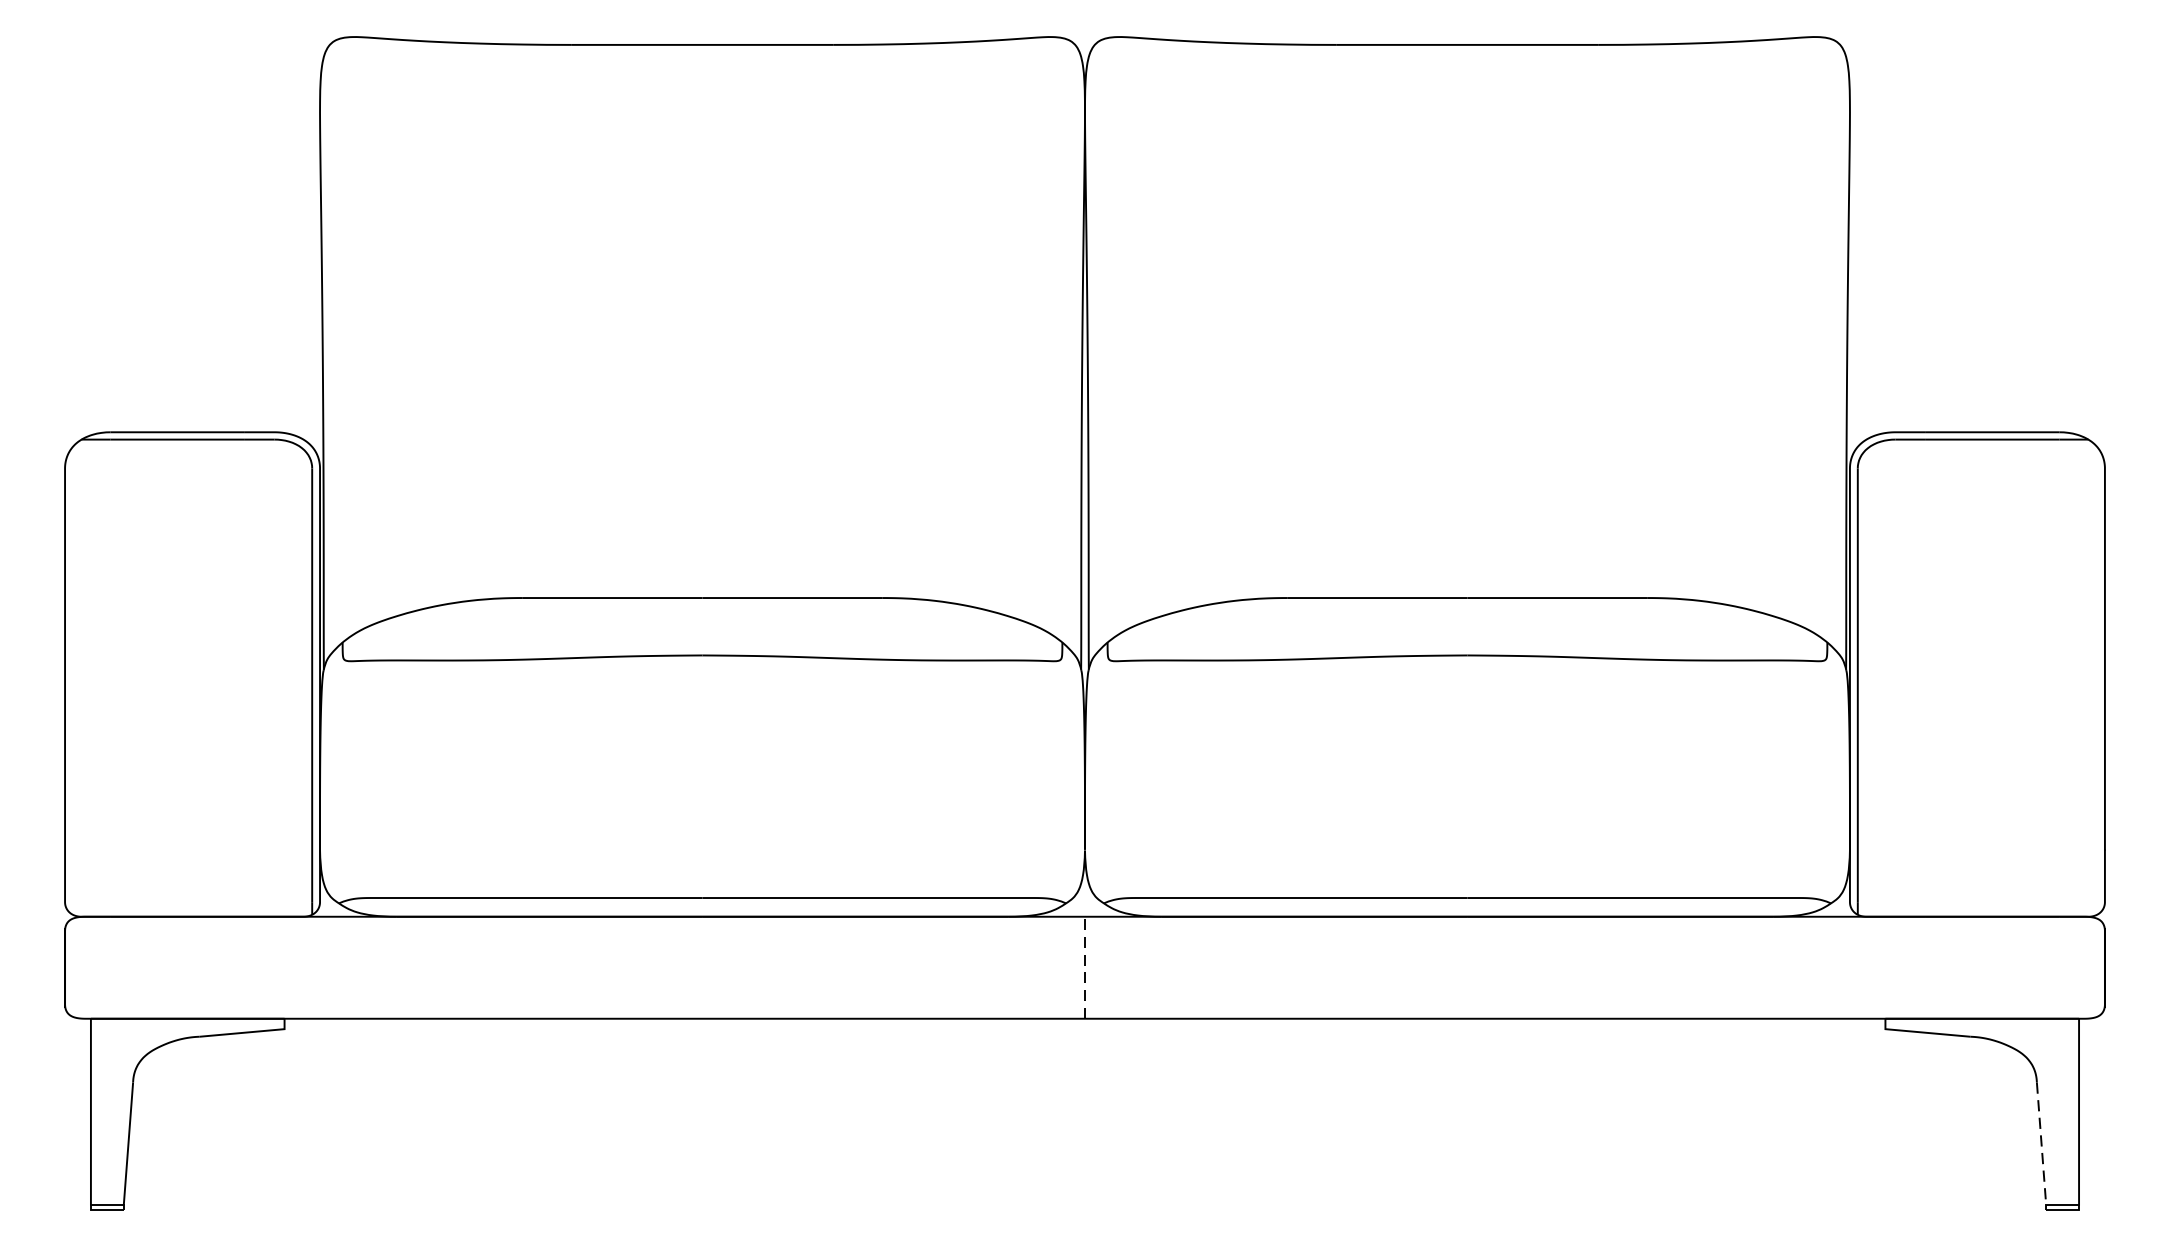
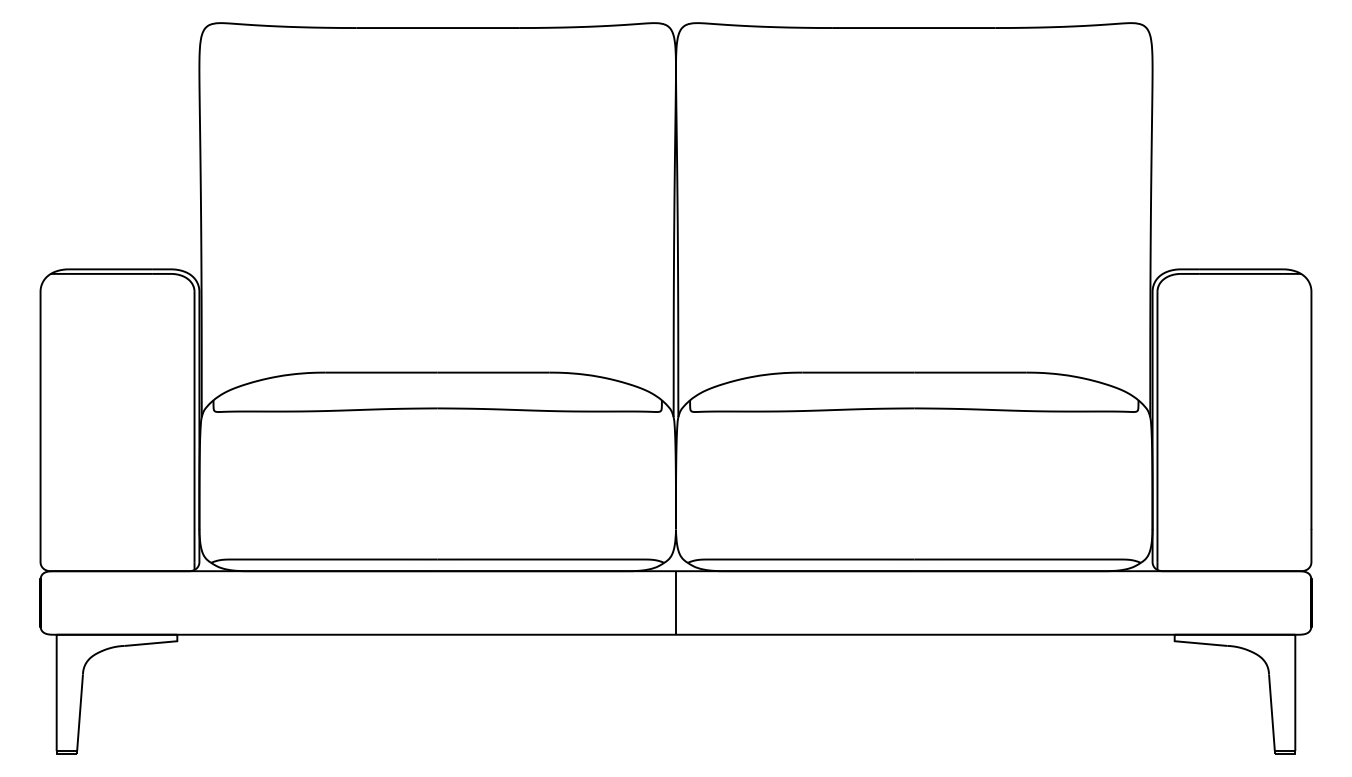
line: (1084, 966) -> (675, 602), dashed -> solid
line: (2040, 1145) -> (1271, 713), dashed -> solid

